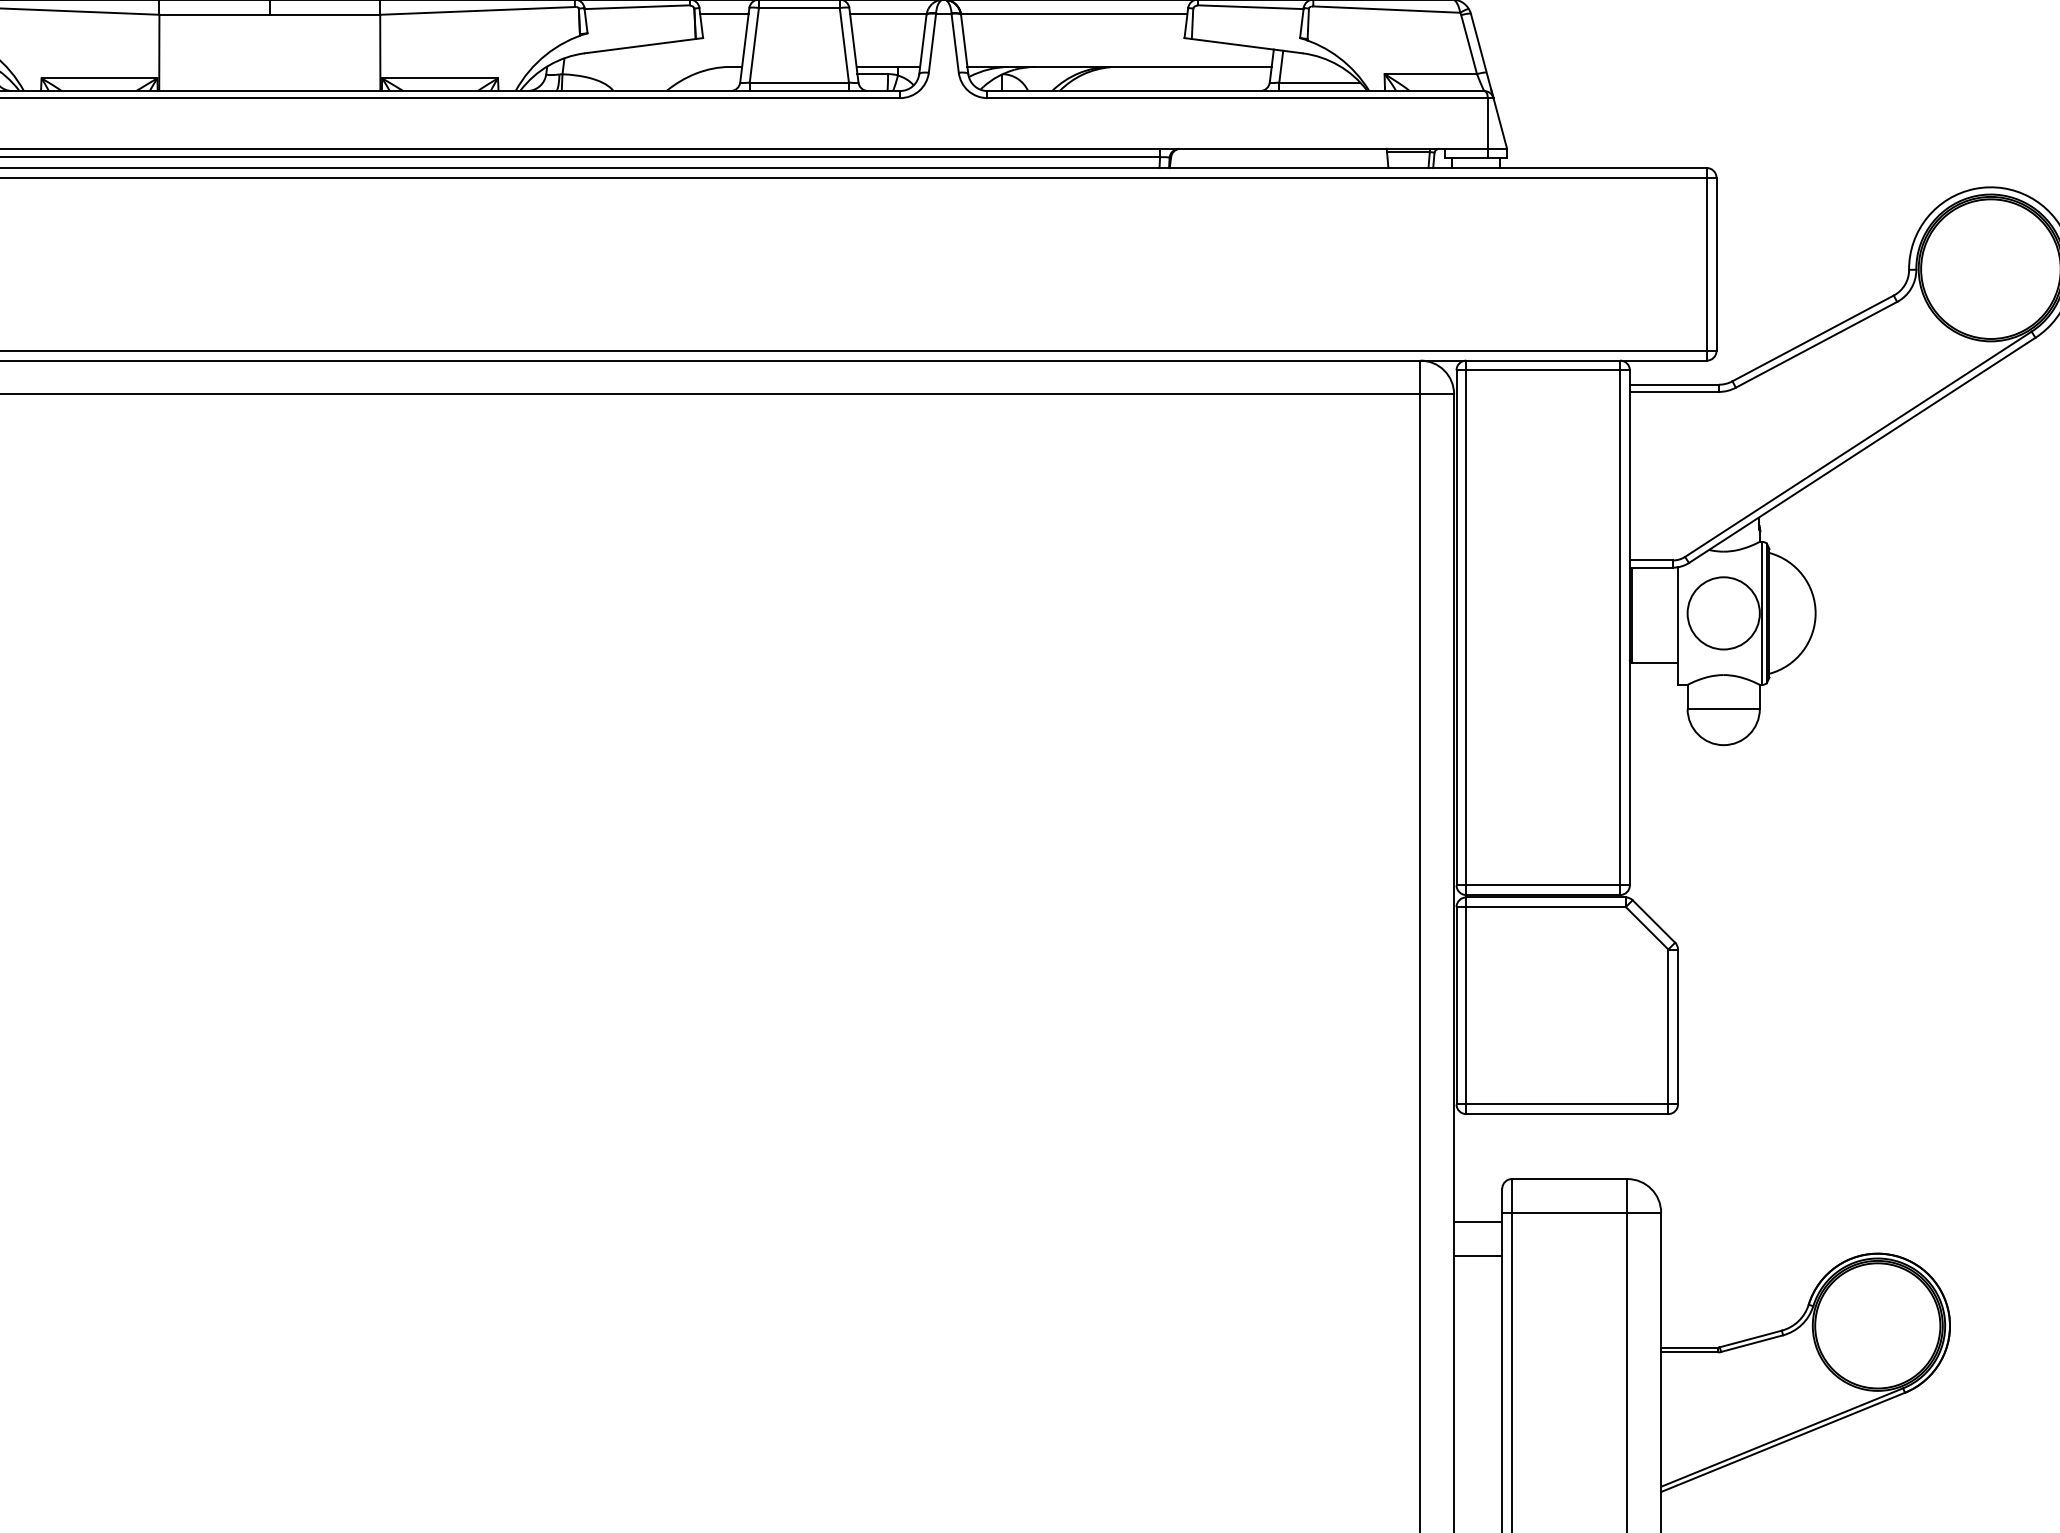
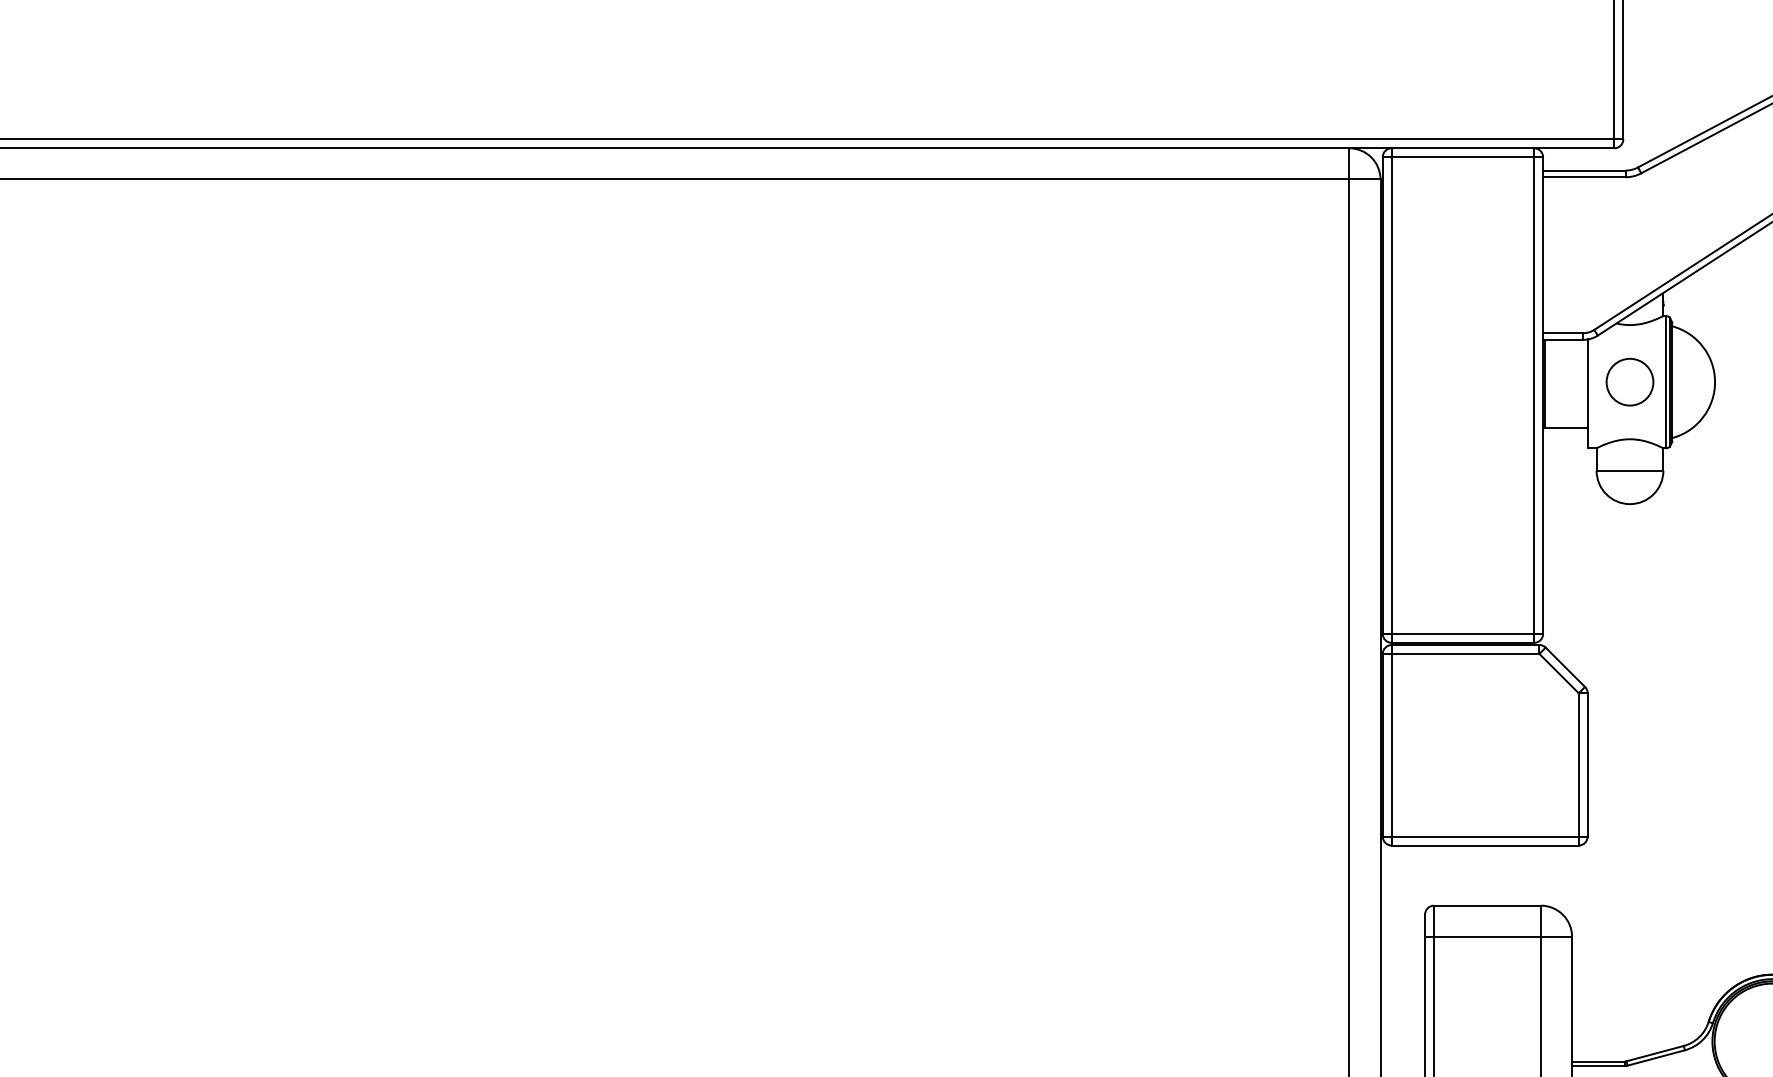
circle: (1723, 613) -> (1629, 382), size x0.7
line: (1478, 1222) -> (1403, 945), removed
line: (1478, 1256) -> (1403, 977), removed

